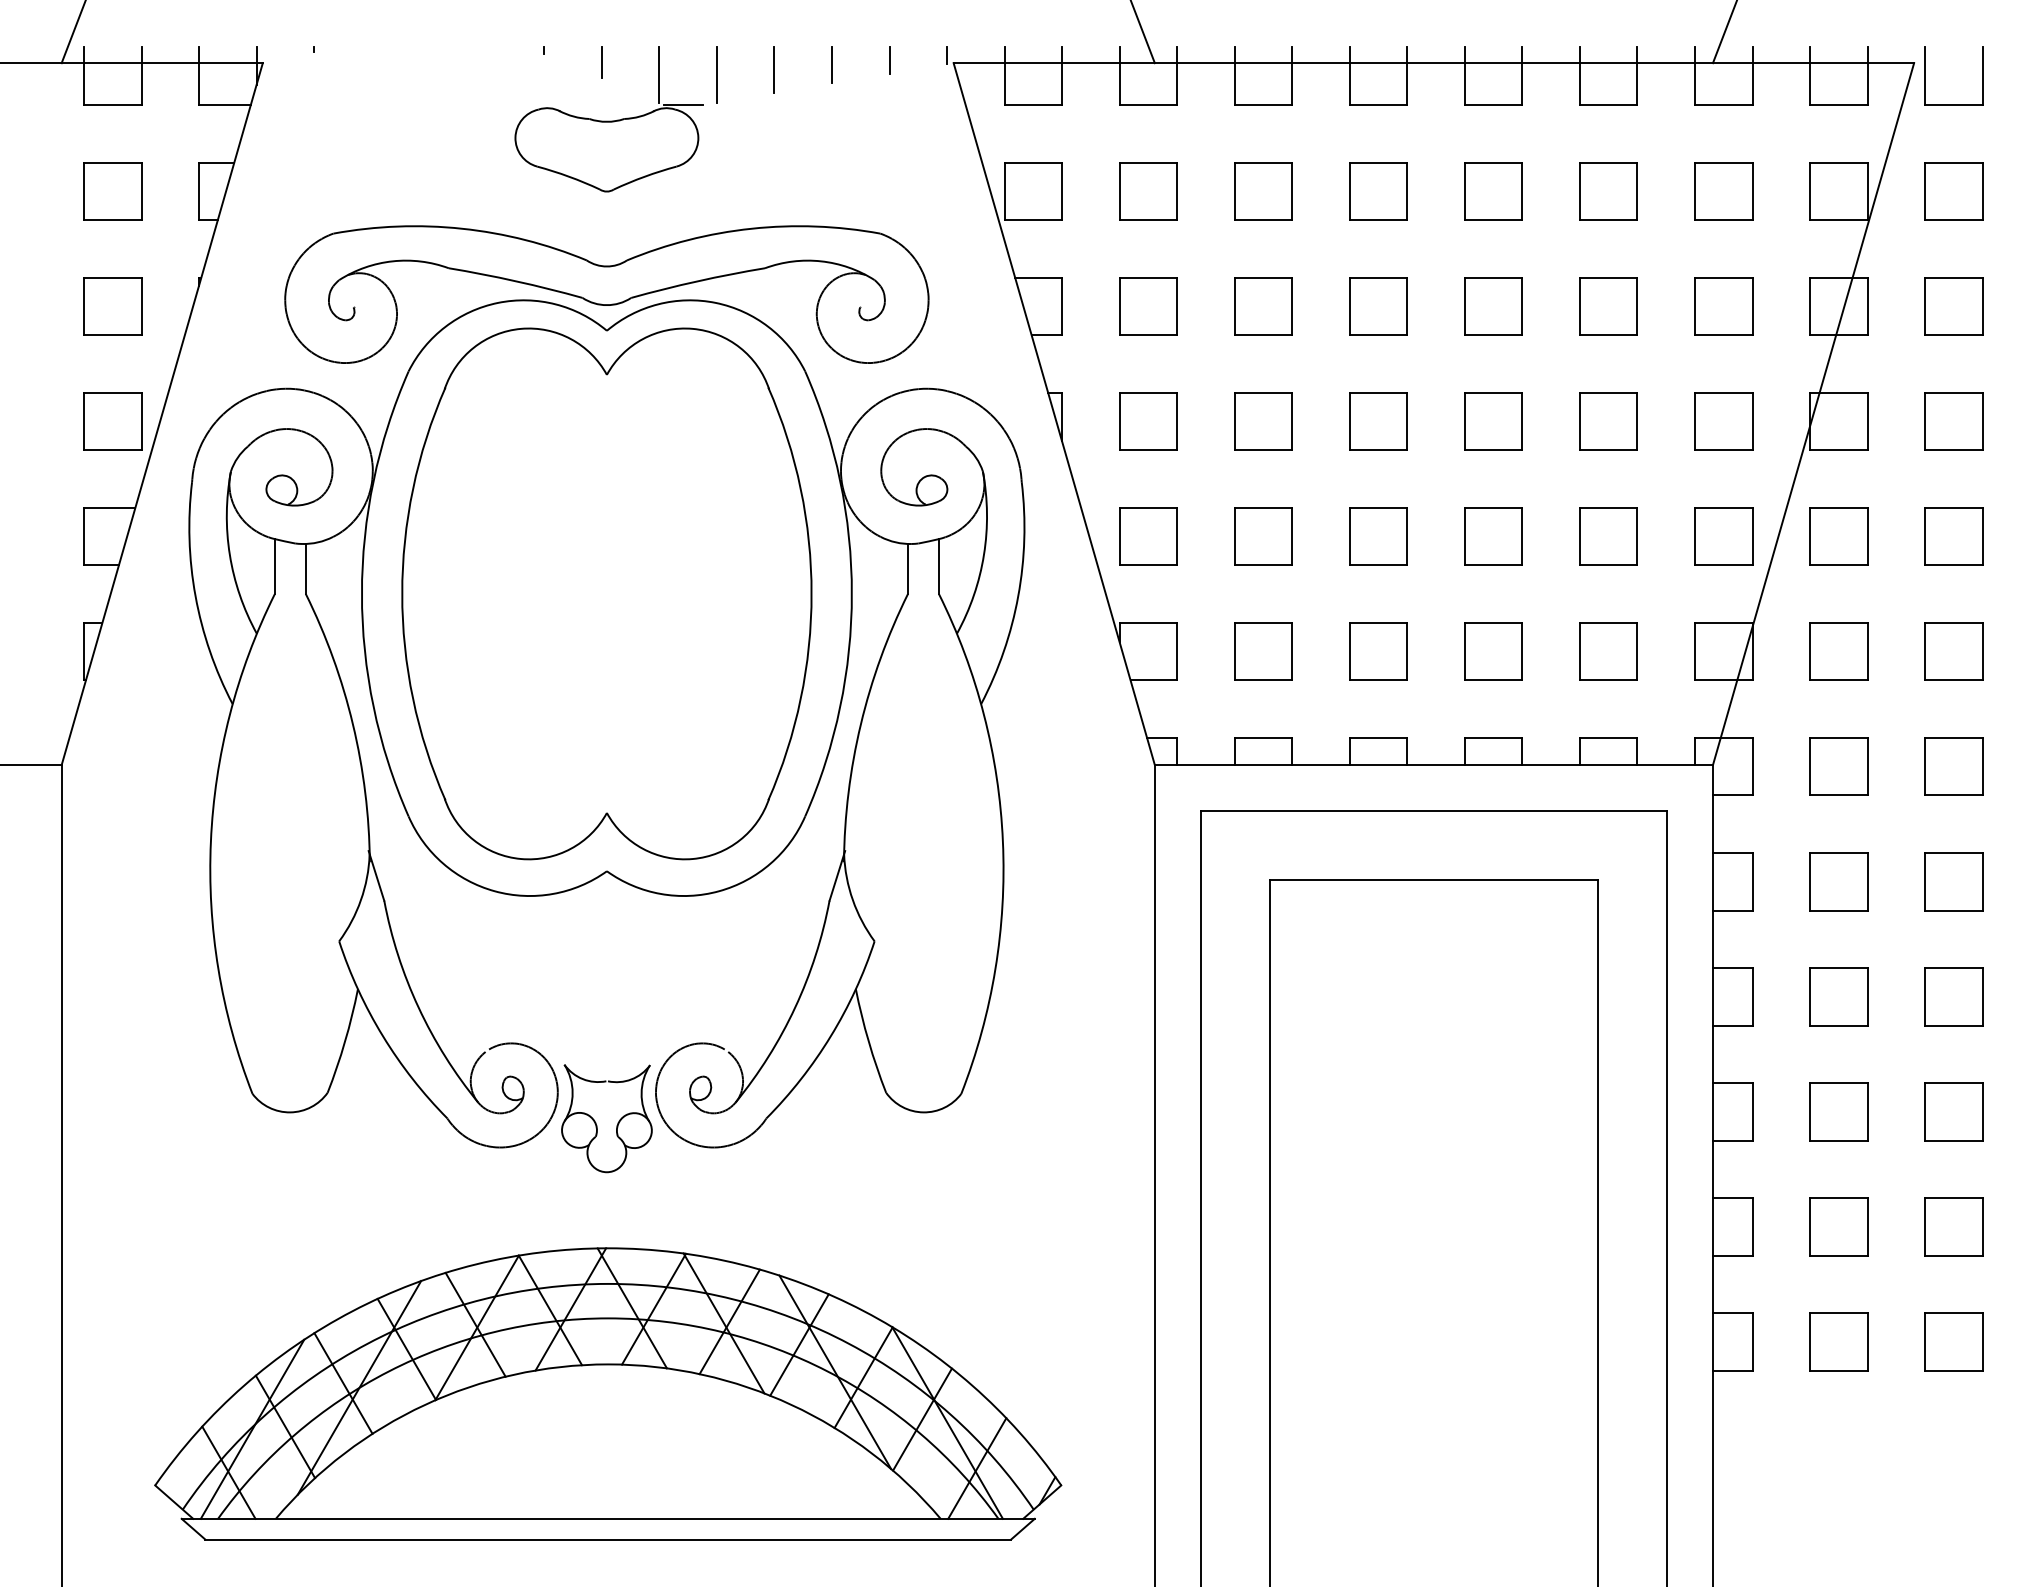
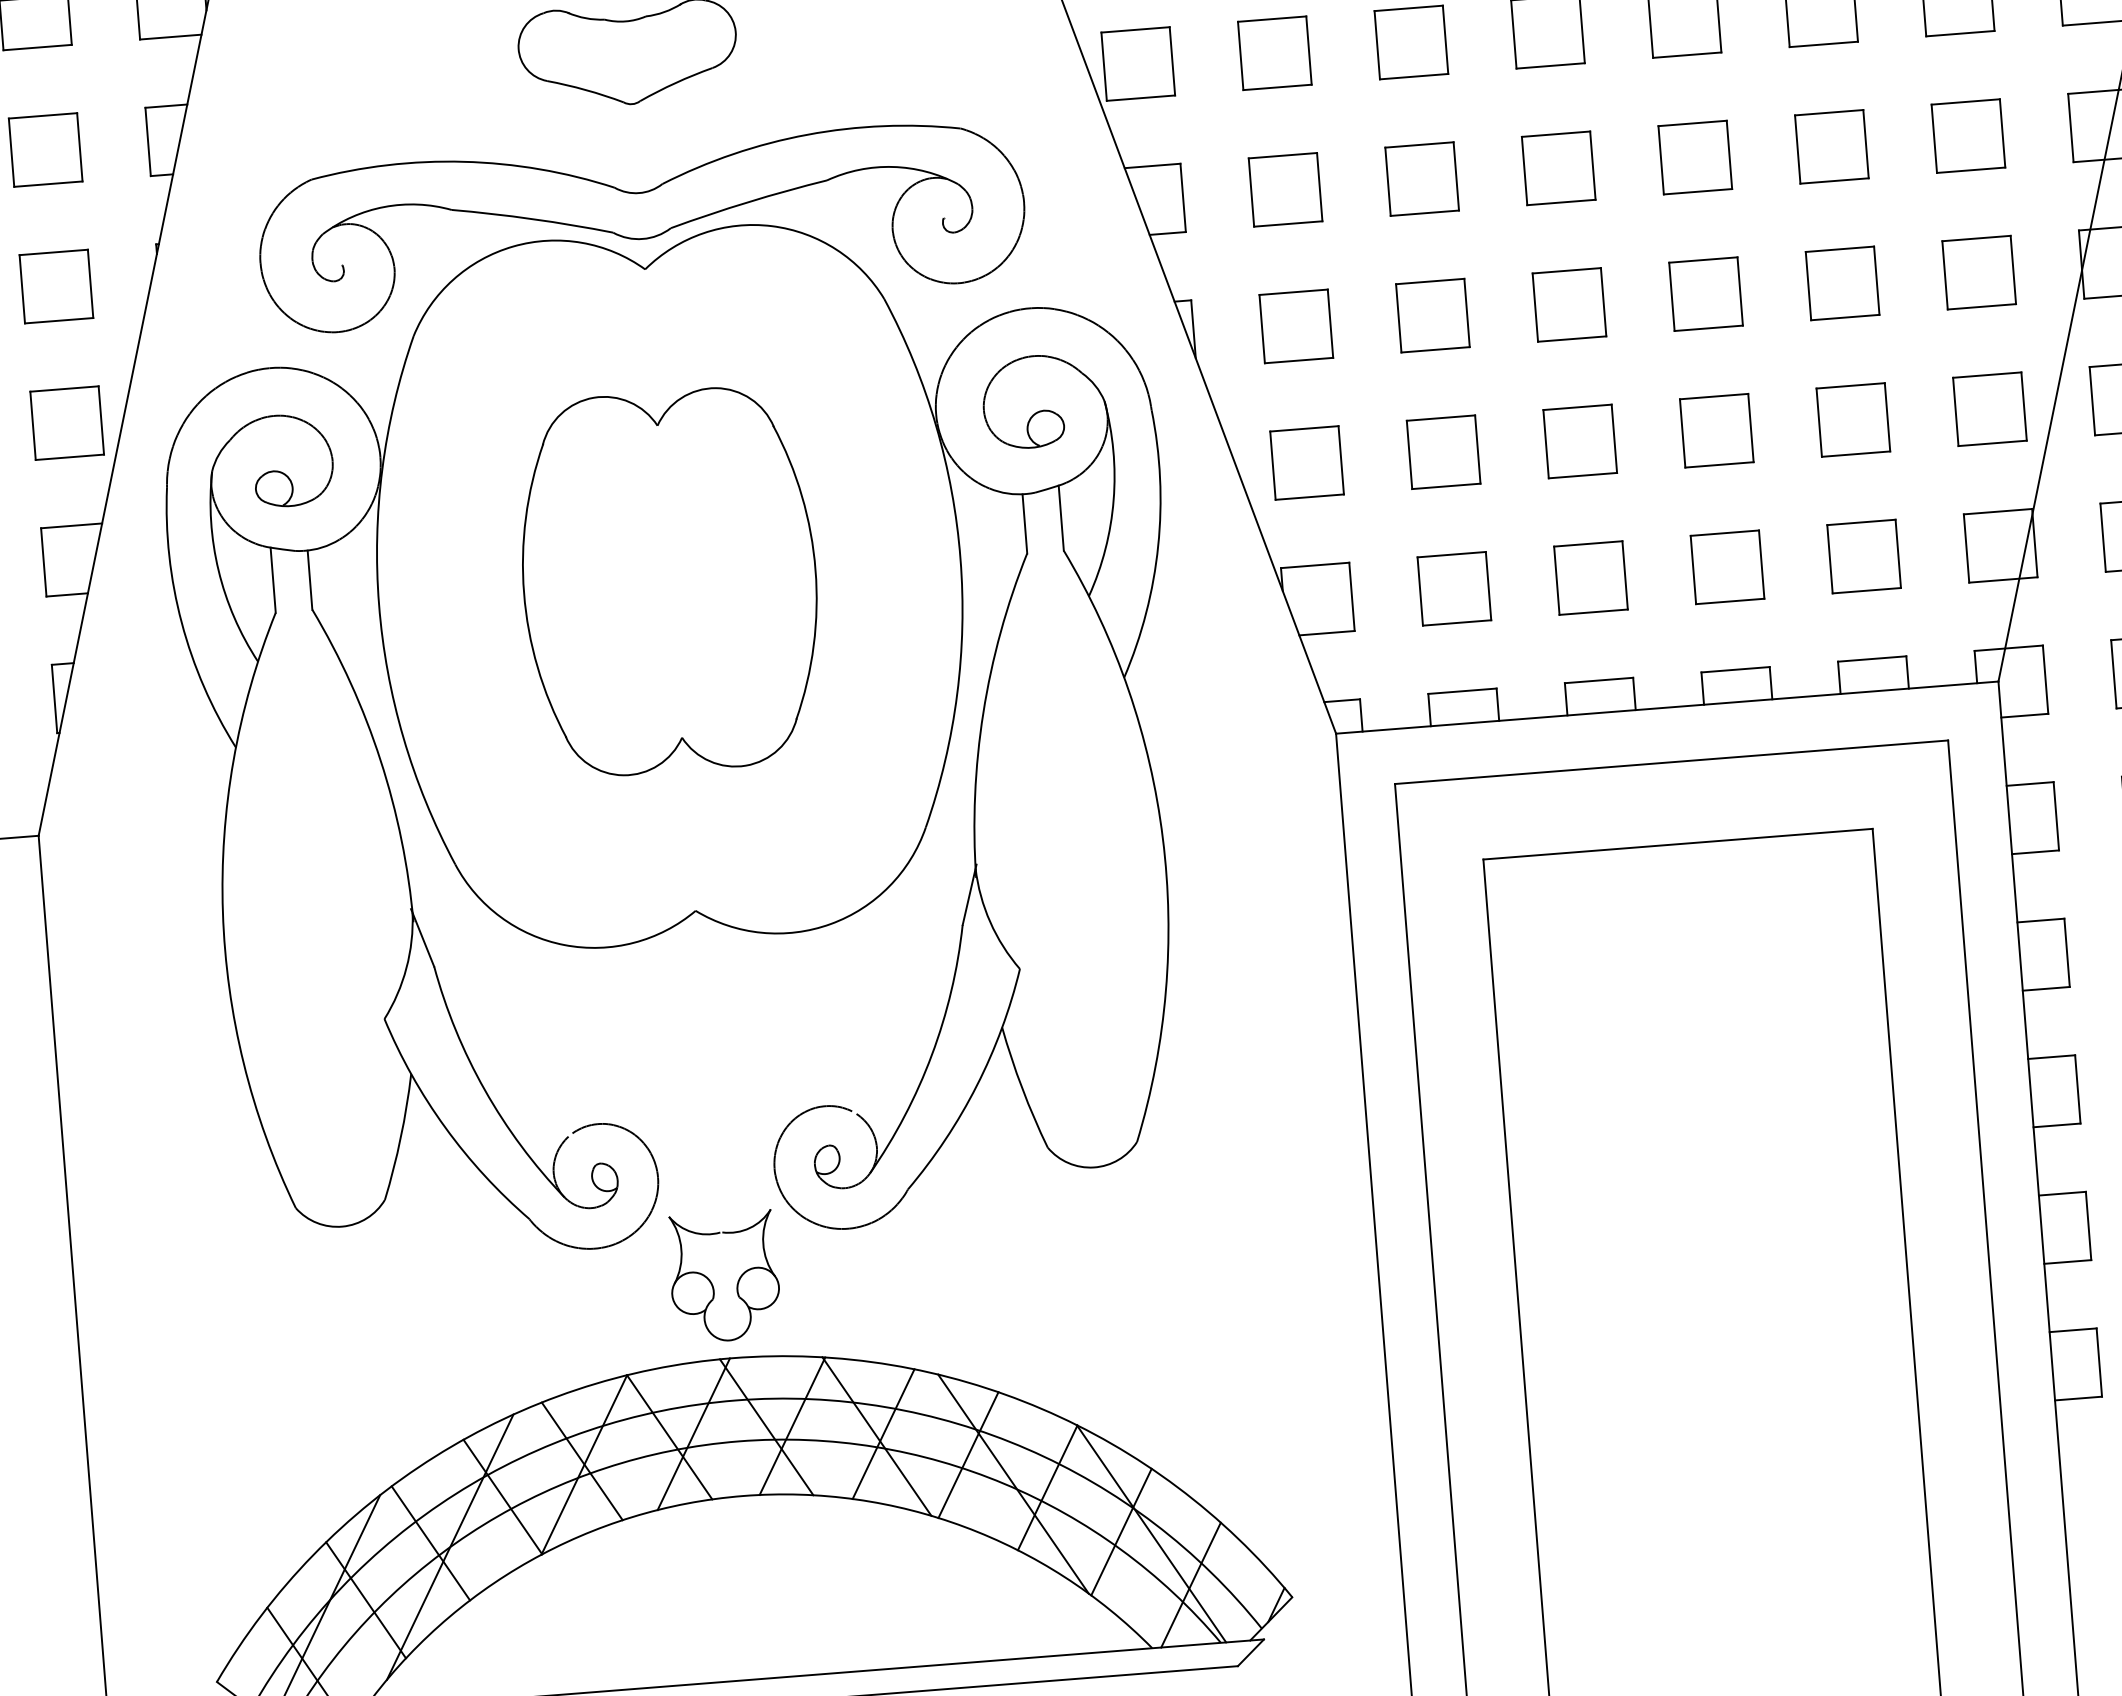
part: (606, 593) -> (669, 581), size x0.6
part: (596, 1122) -> (712, 1282), moved

